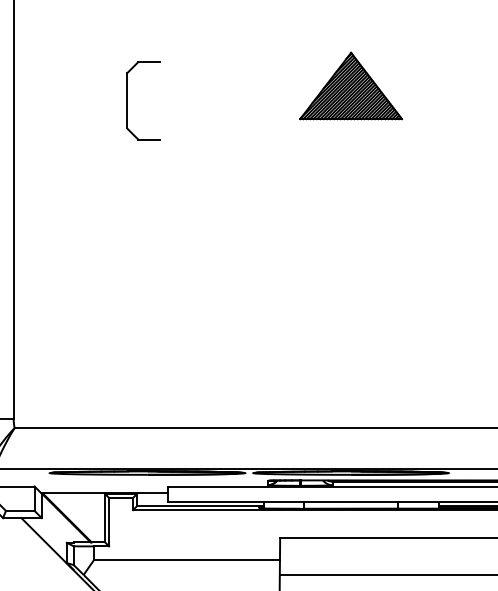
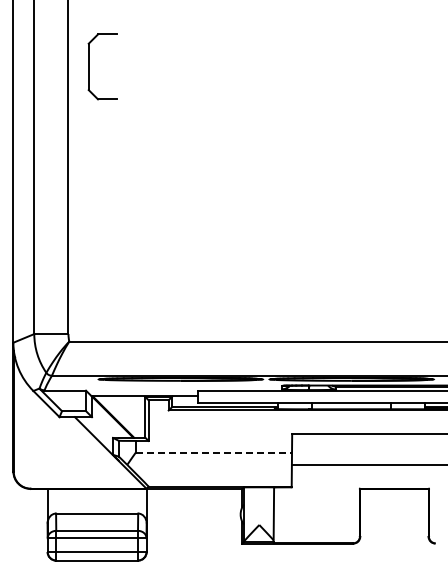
part: (350, 86) -> (351, 54), removed
part: (128, 100) -> (89, 66), moved
line: (187, 560) -> (214, 452), solid -> dashed

